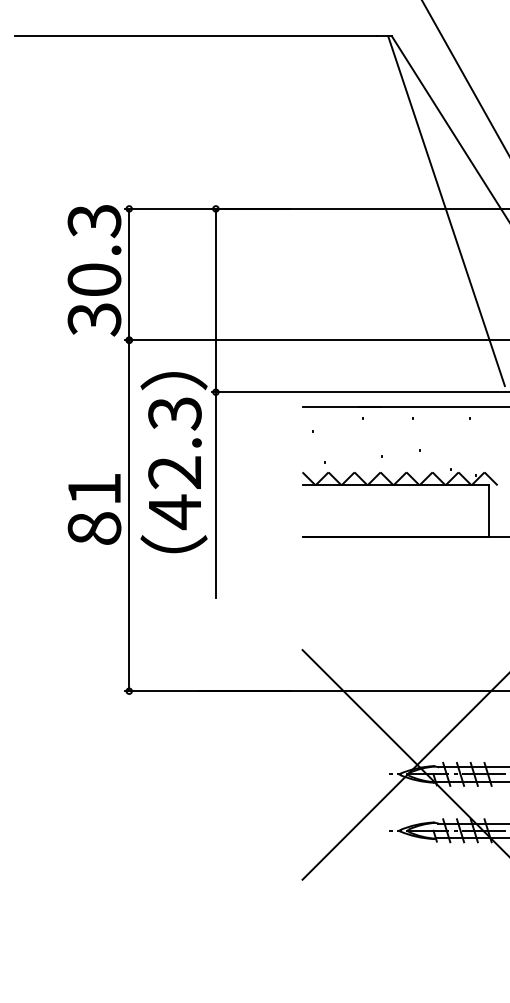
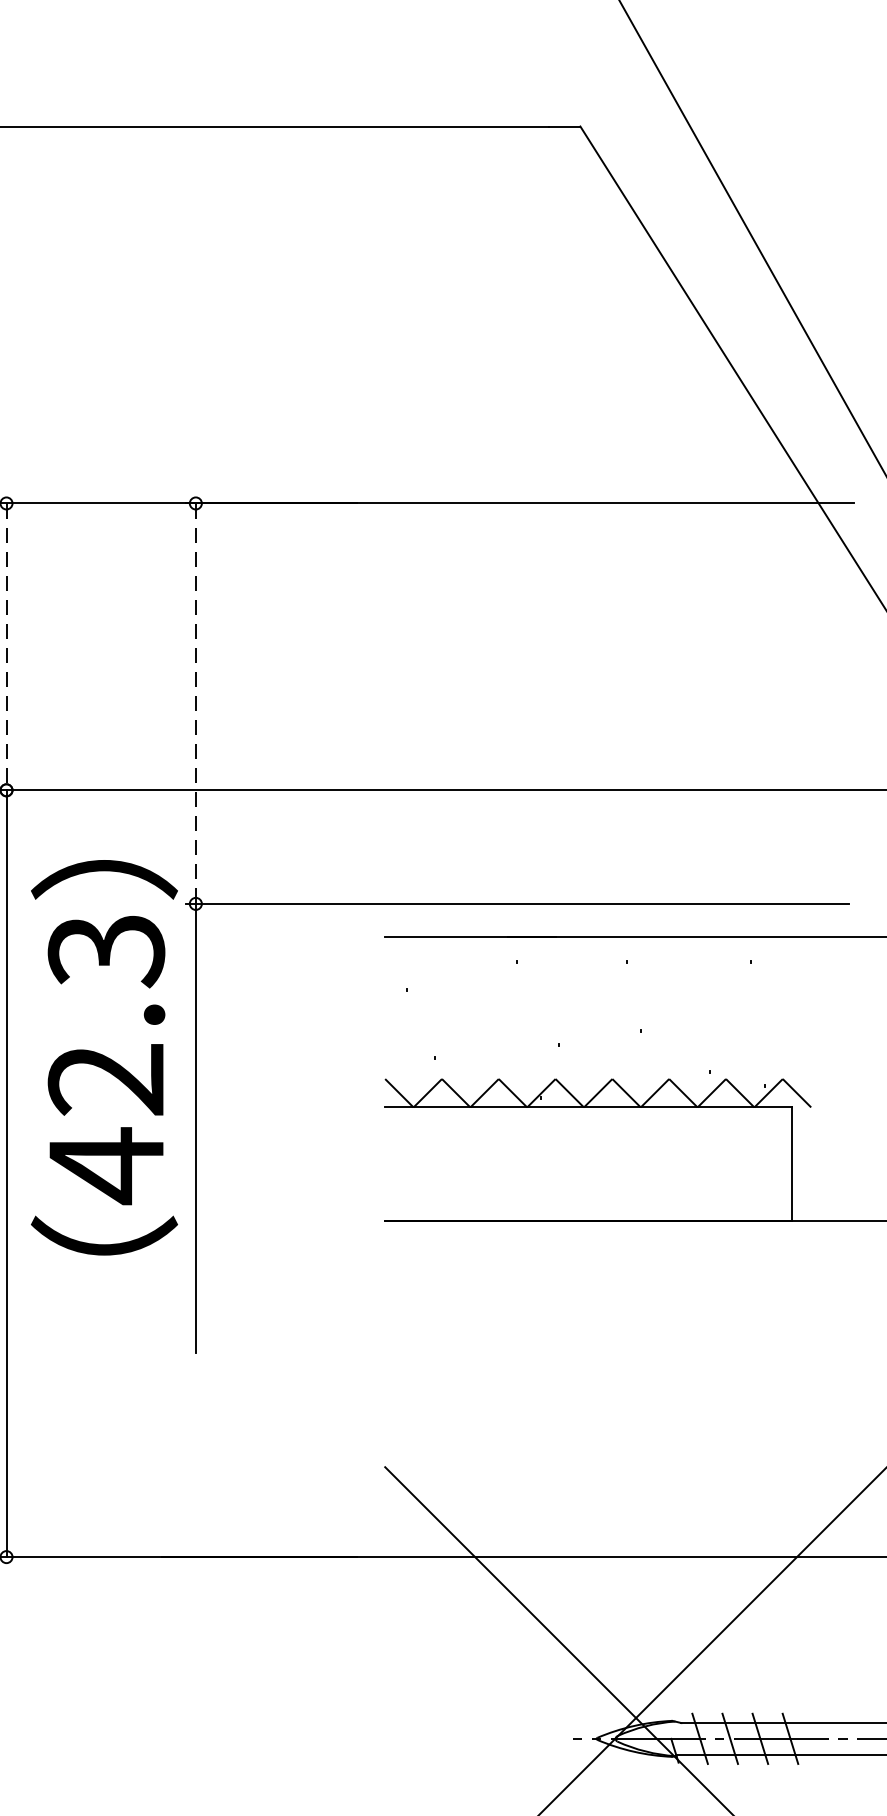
line: (446, 211) -> (699, 509), removed
line: (129, 274) -> (7, 646), solid -> dashed
line: (215, 300) -> (194, 703), solid -> dashed

